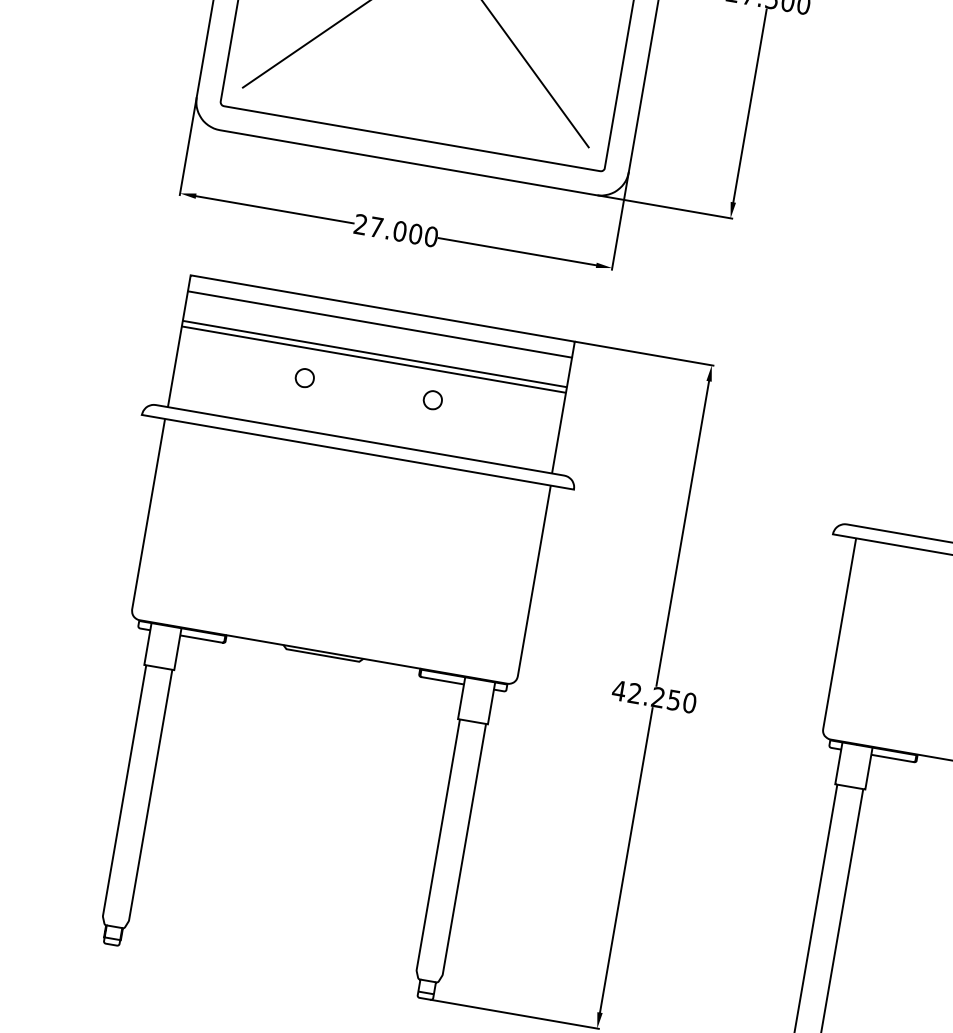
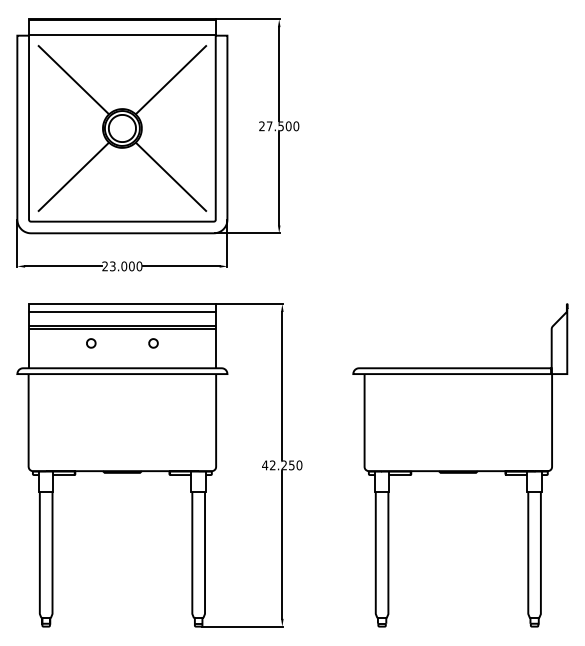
text: (375, 227) -> (112, 266), 27.000 -> 23.000

